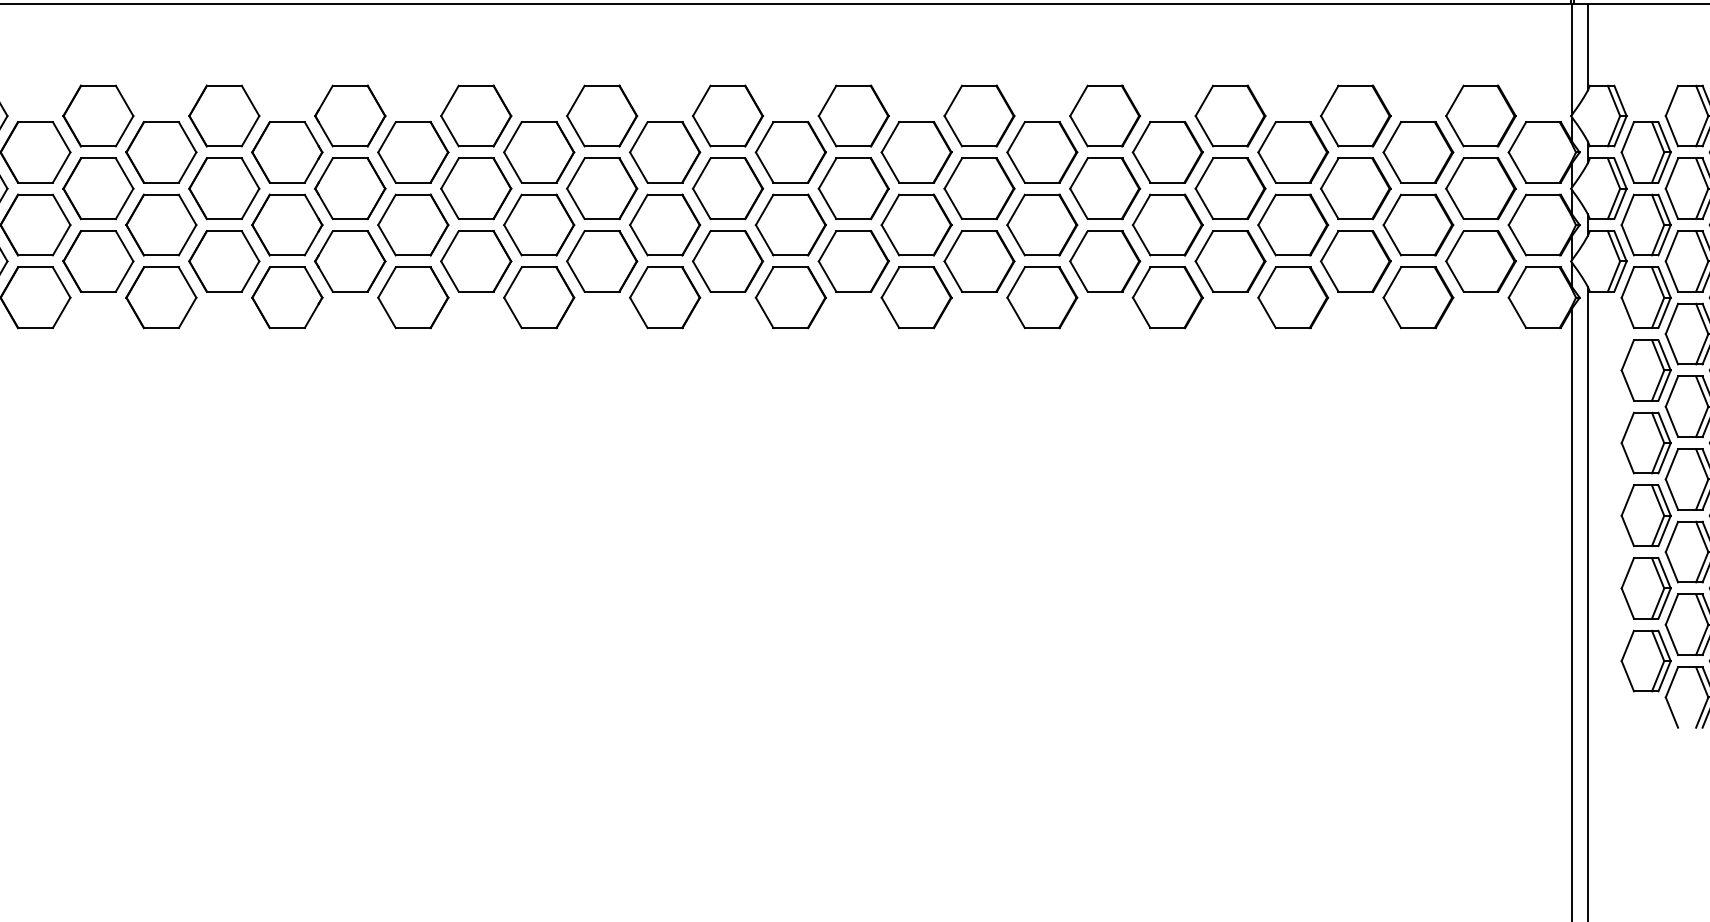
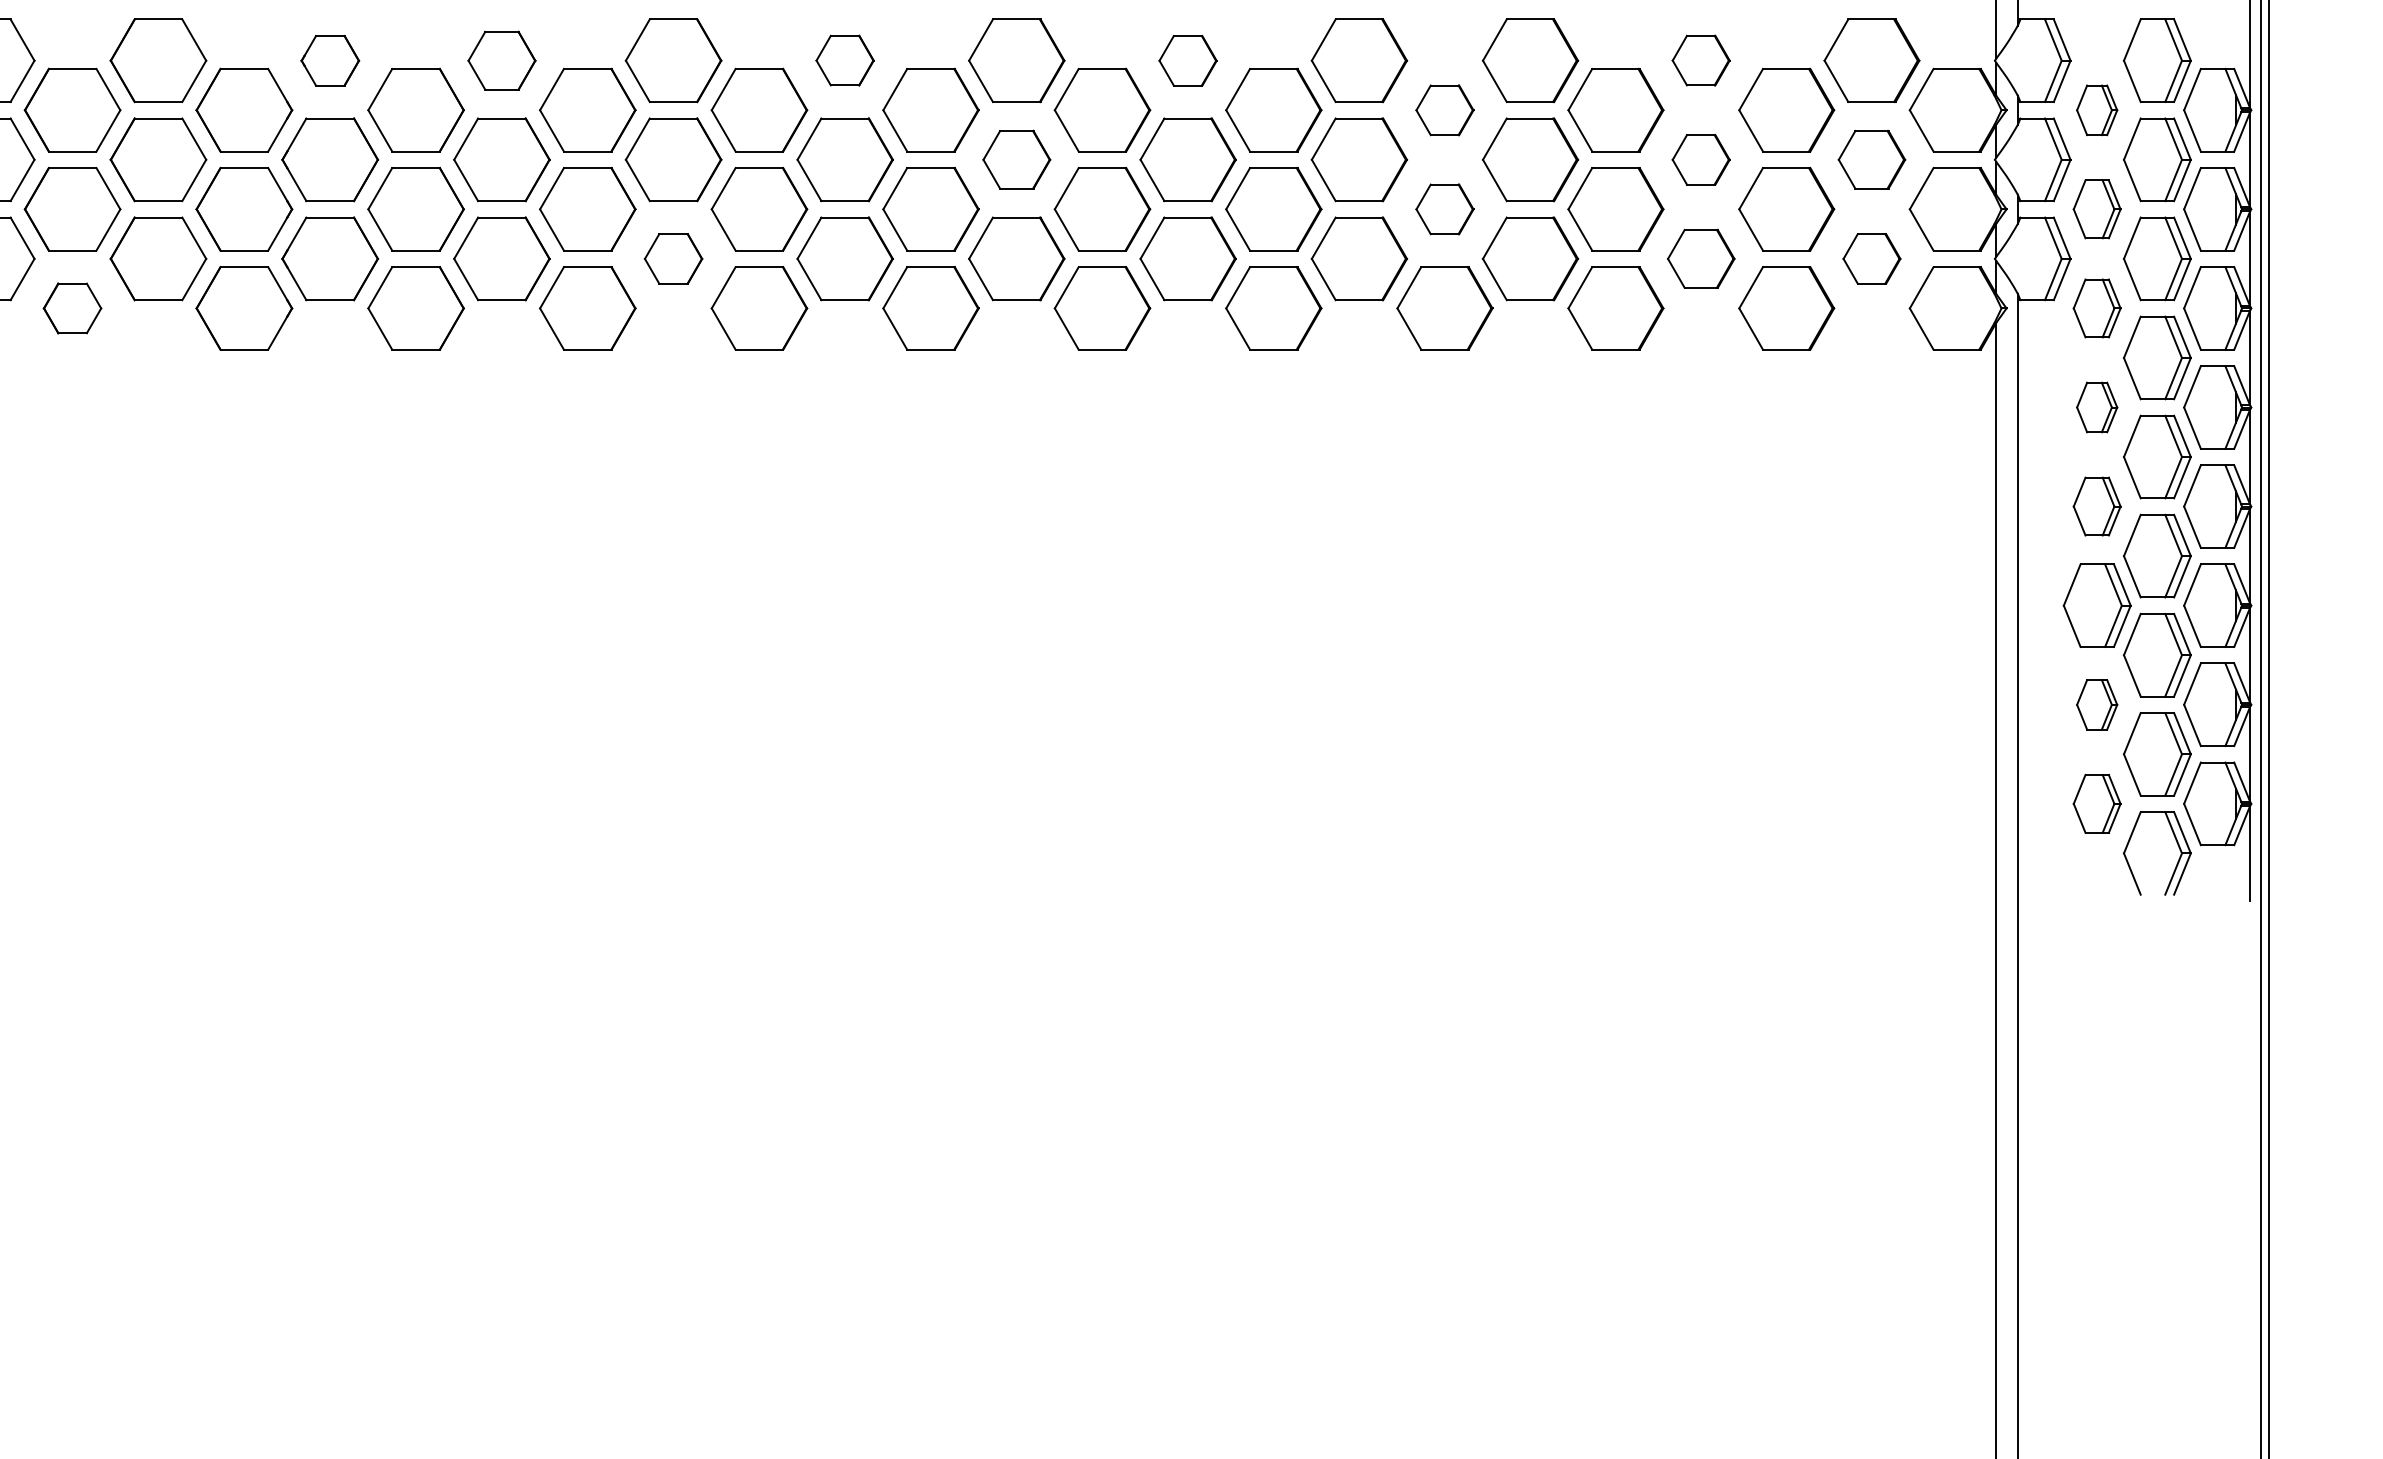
part: (350, 115) -> (330, 60), size x0.6
part: (475, 115) -> (501, 60), size x0.7
part: (727, 115) -> (844, 60), size x0.6
part: (978, 115) -> (1187, 60), size x0.6
part: (1355, 115) -> (1700, 60), size x0.6
part: (1167, 152) -> (1444, 110), size x0.6
part: (1645, 152) -> (2096, 110), size x0.6
part: (853, 188) -> (1016, 159), size x0.7
part: (1355, 188) -> (1700, 159), size x0.6
part: (1480, 188) -> (1871, 159), size x0.7
part: (1167, 225) -> (1444, 209), size x0.6
part: (1645, 225) -> (2096, 209), size x0.7
part: (602, 261) -> (673, 258), size x0.6
part: (1355, 261) -> (1700, 258), size x0.7
part: (1480, 261) -> (1871, 258), size x0.6
part: (161, 297) -> (72, 308), size x0.6
part: (1645, 297) -> (2096, 308), size x0.7
part: (1645, 370) -> (2096, 407), size x0.6
part: (1645, 443) -> (2096, 506), size x0.7
part: (1645, 588) -> (2096, 704), size x0.6
part: (1645, 660) -> (2096, 803), size x0.7

